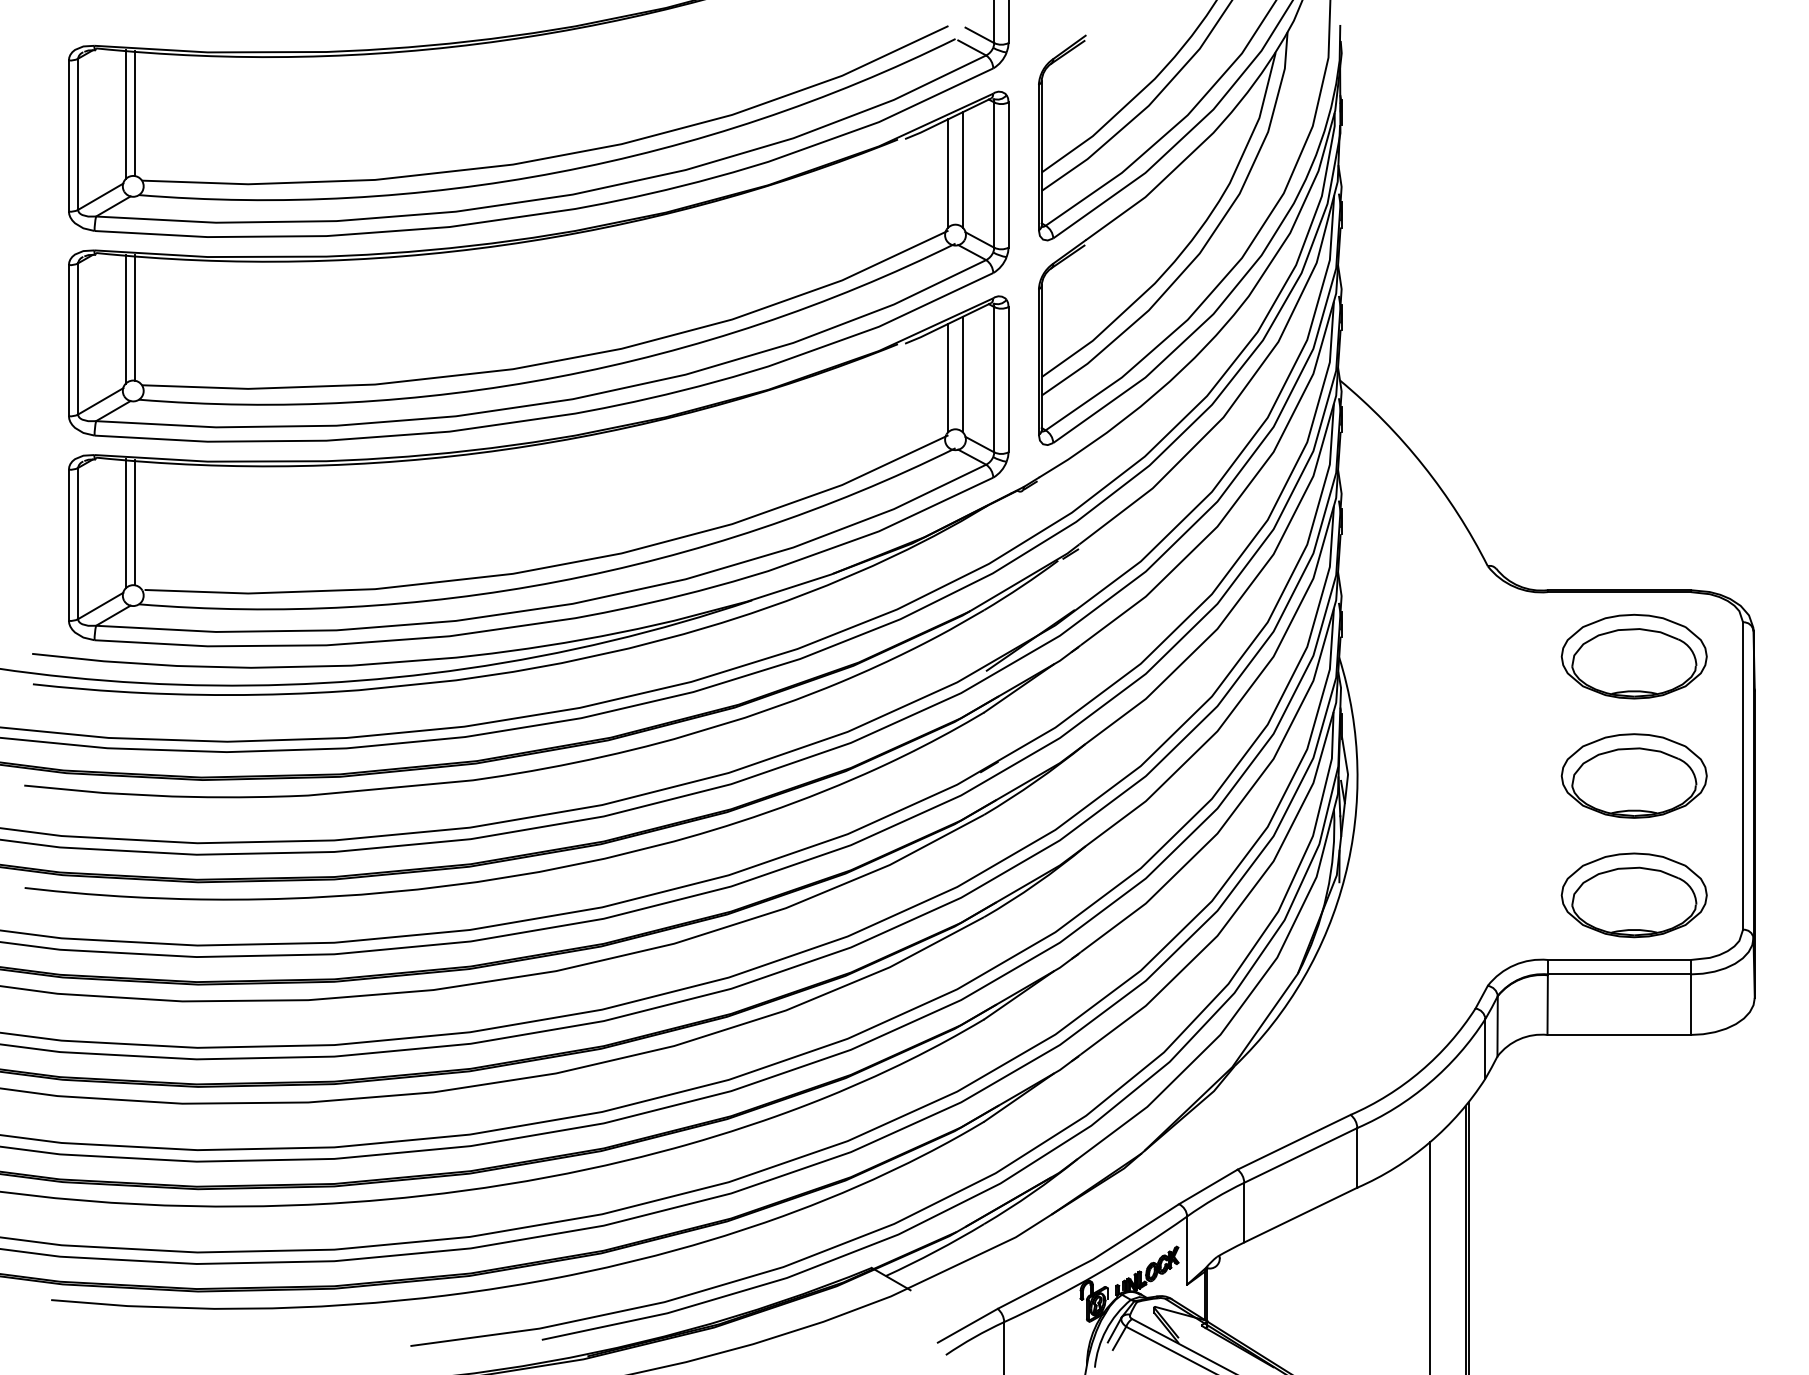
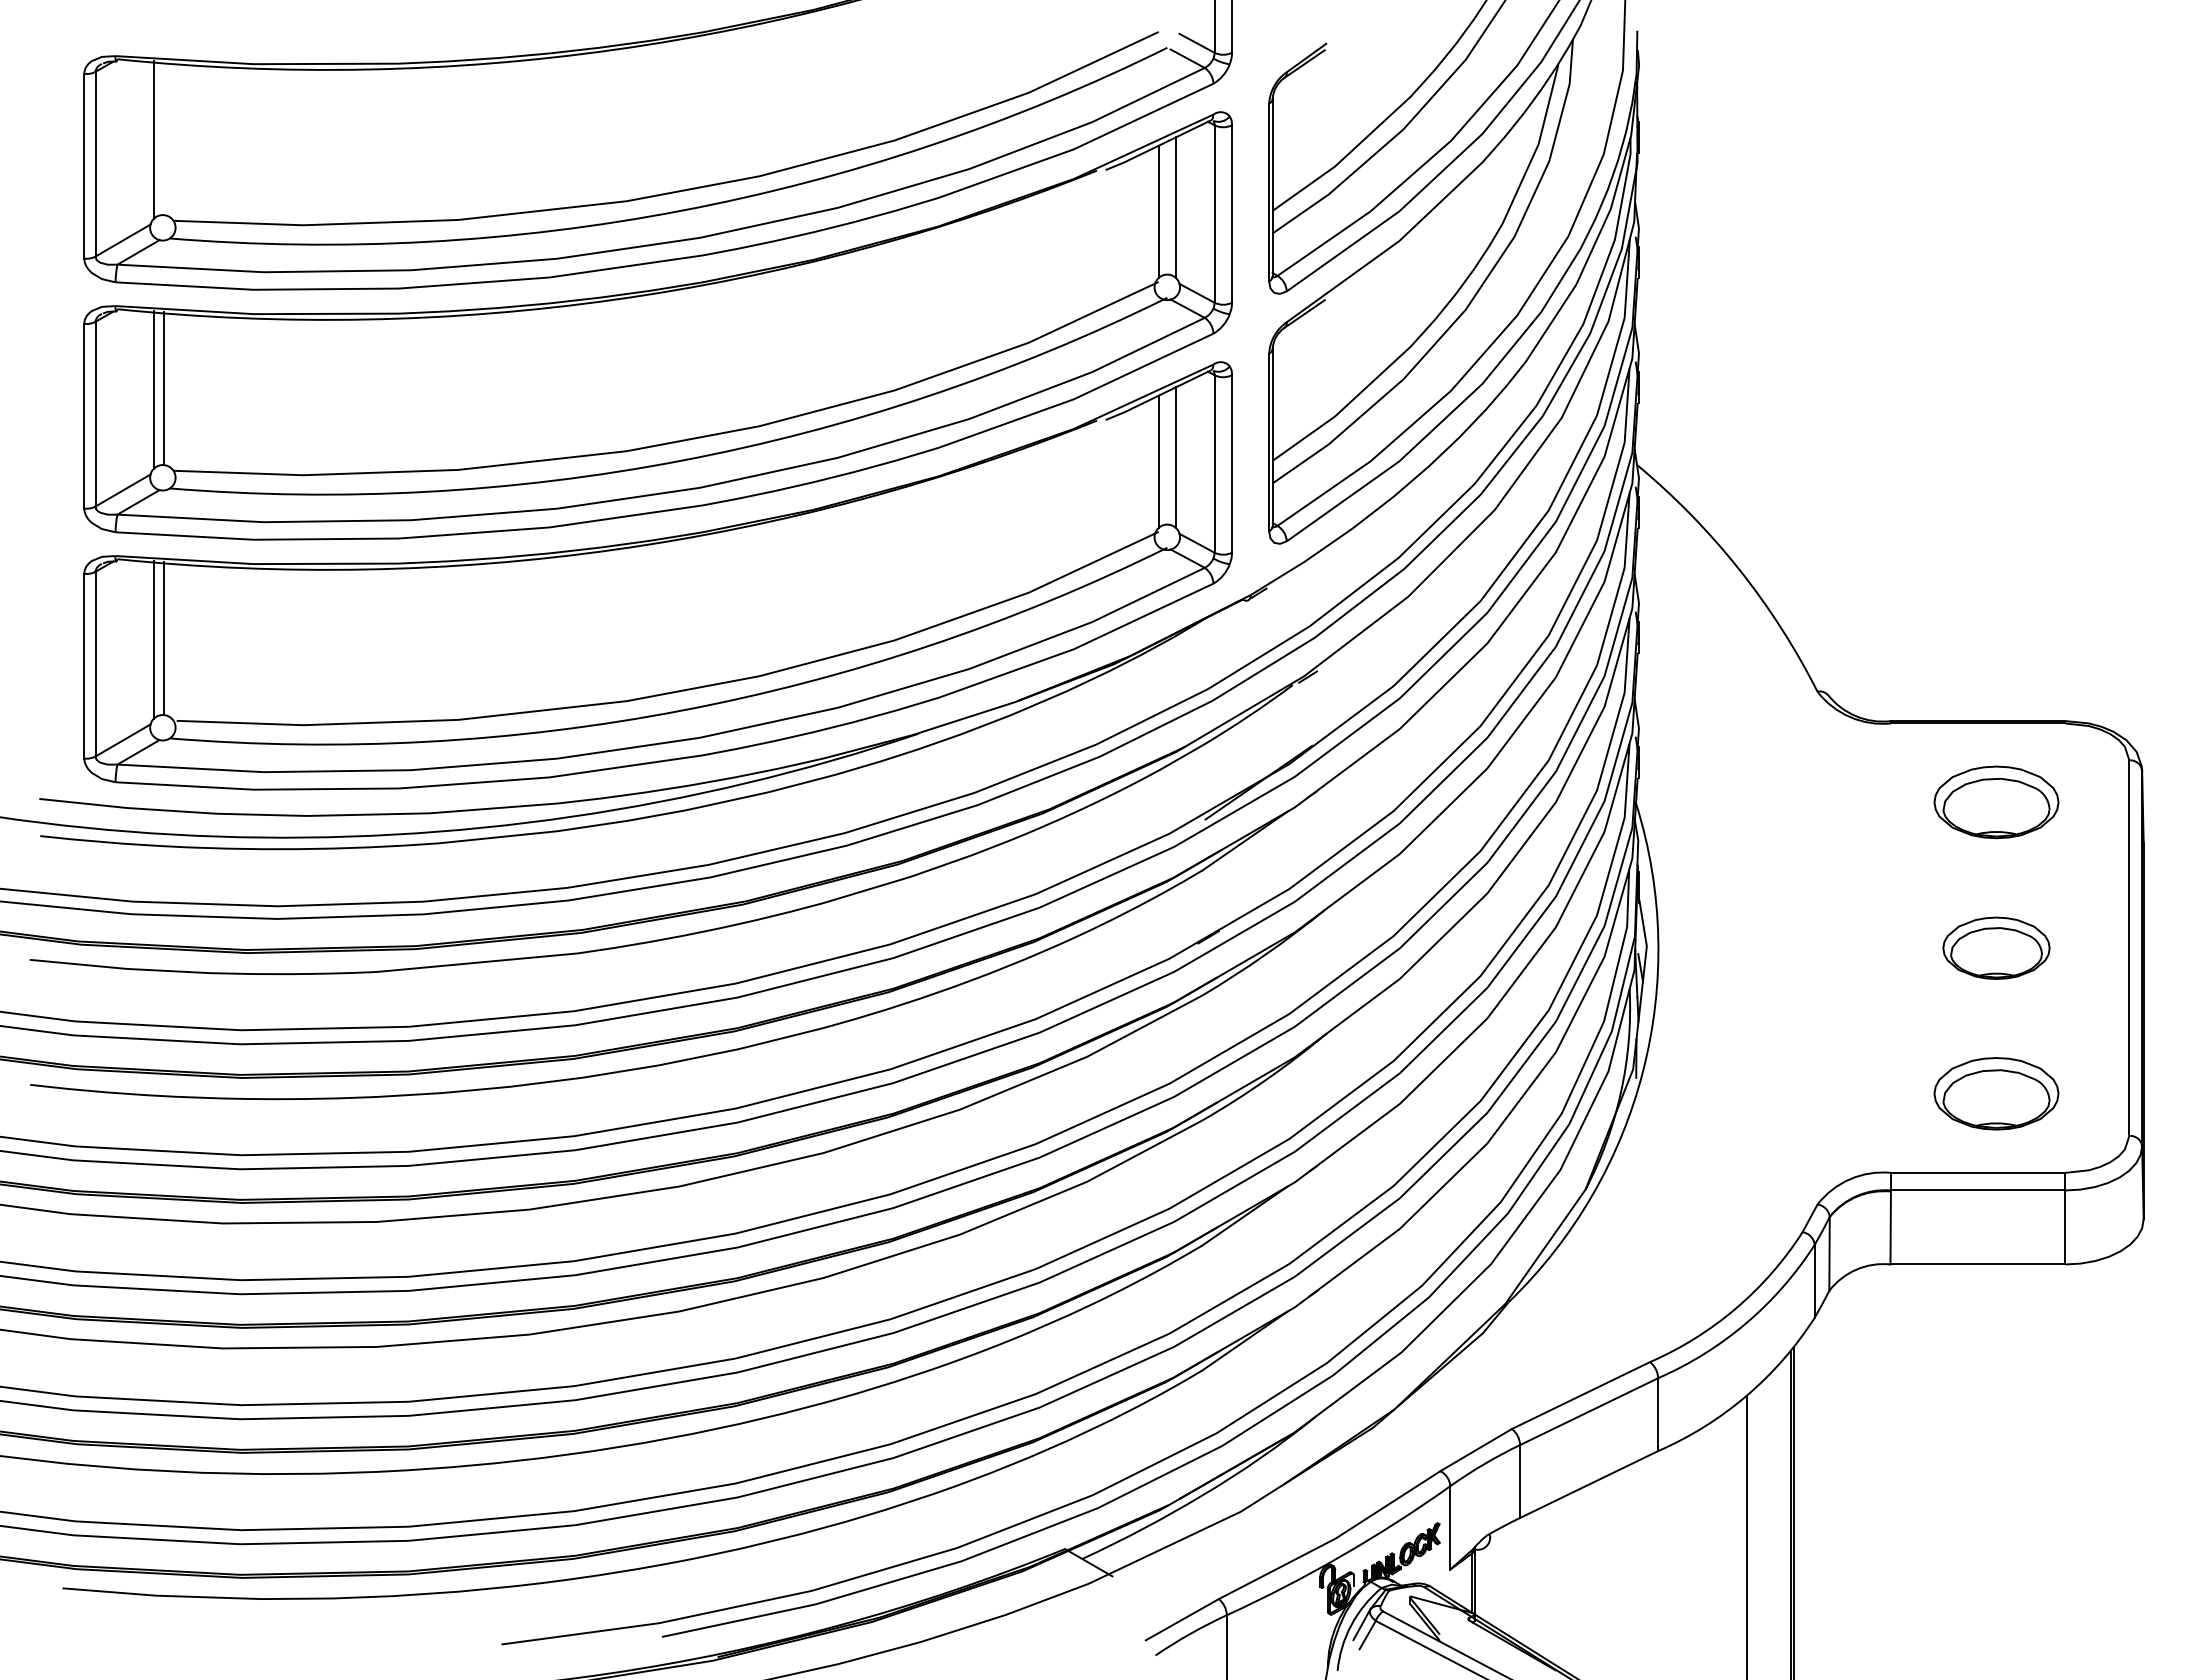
line: (134, 113) -> (164, 138), removed
part: (1634, 656) -> (1996, 802), size x0.7
part: (1634, 776) -> (1996, 948), size x0.6
part: (1634, 895) -> (1996, 1093), size x0.7

